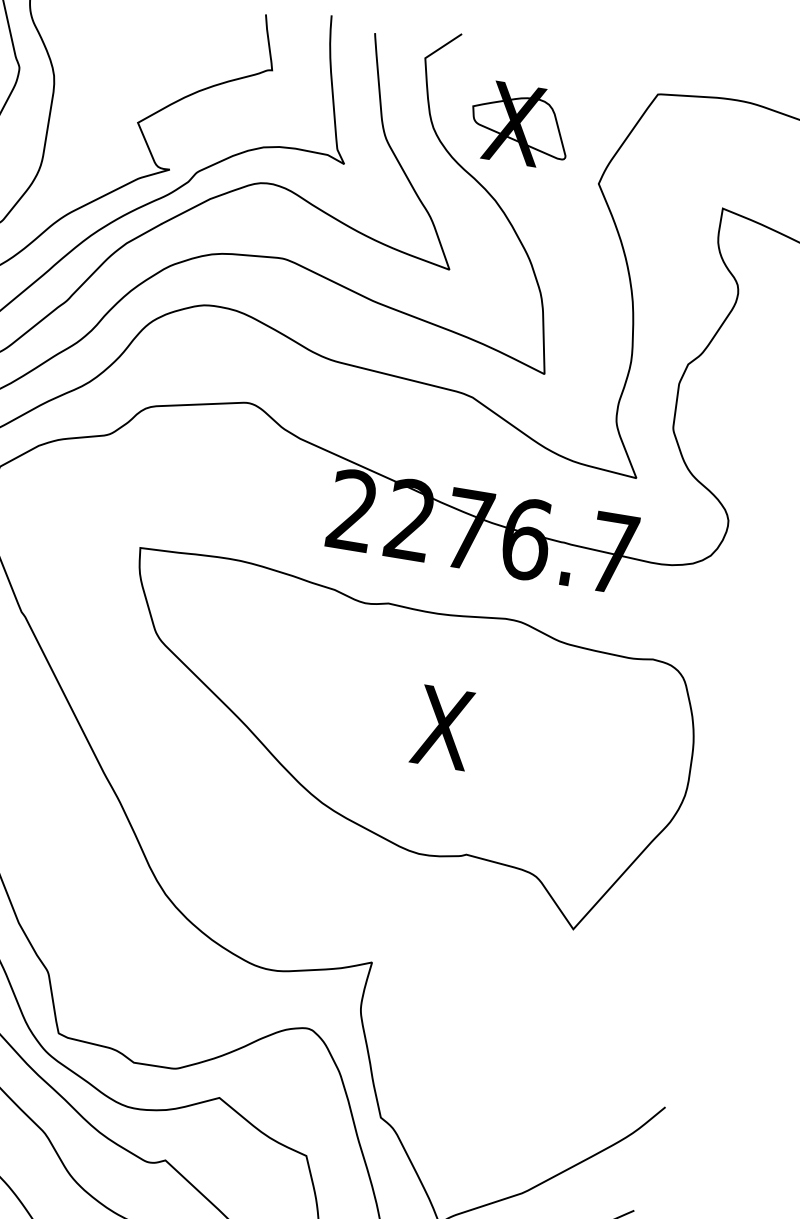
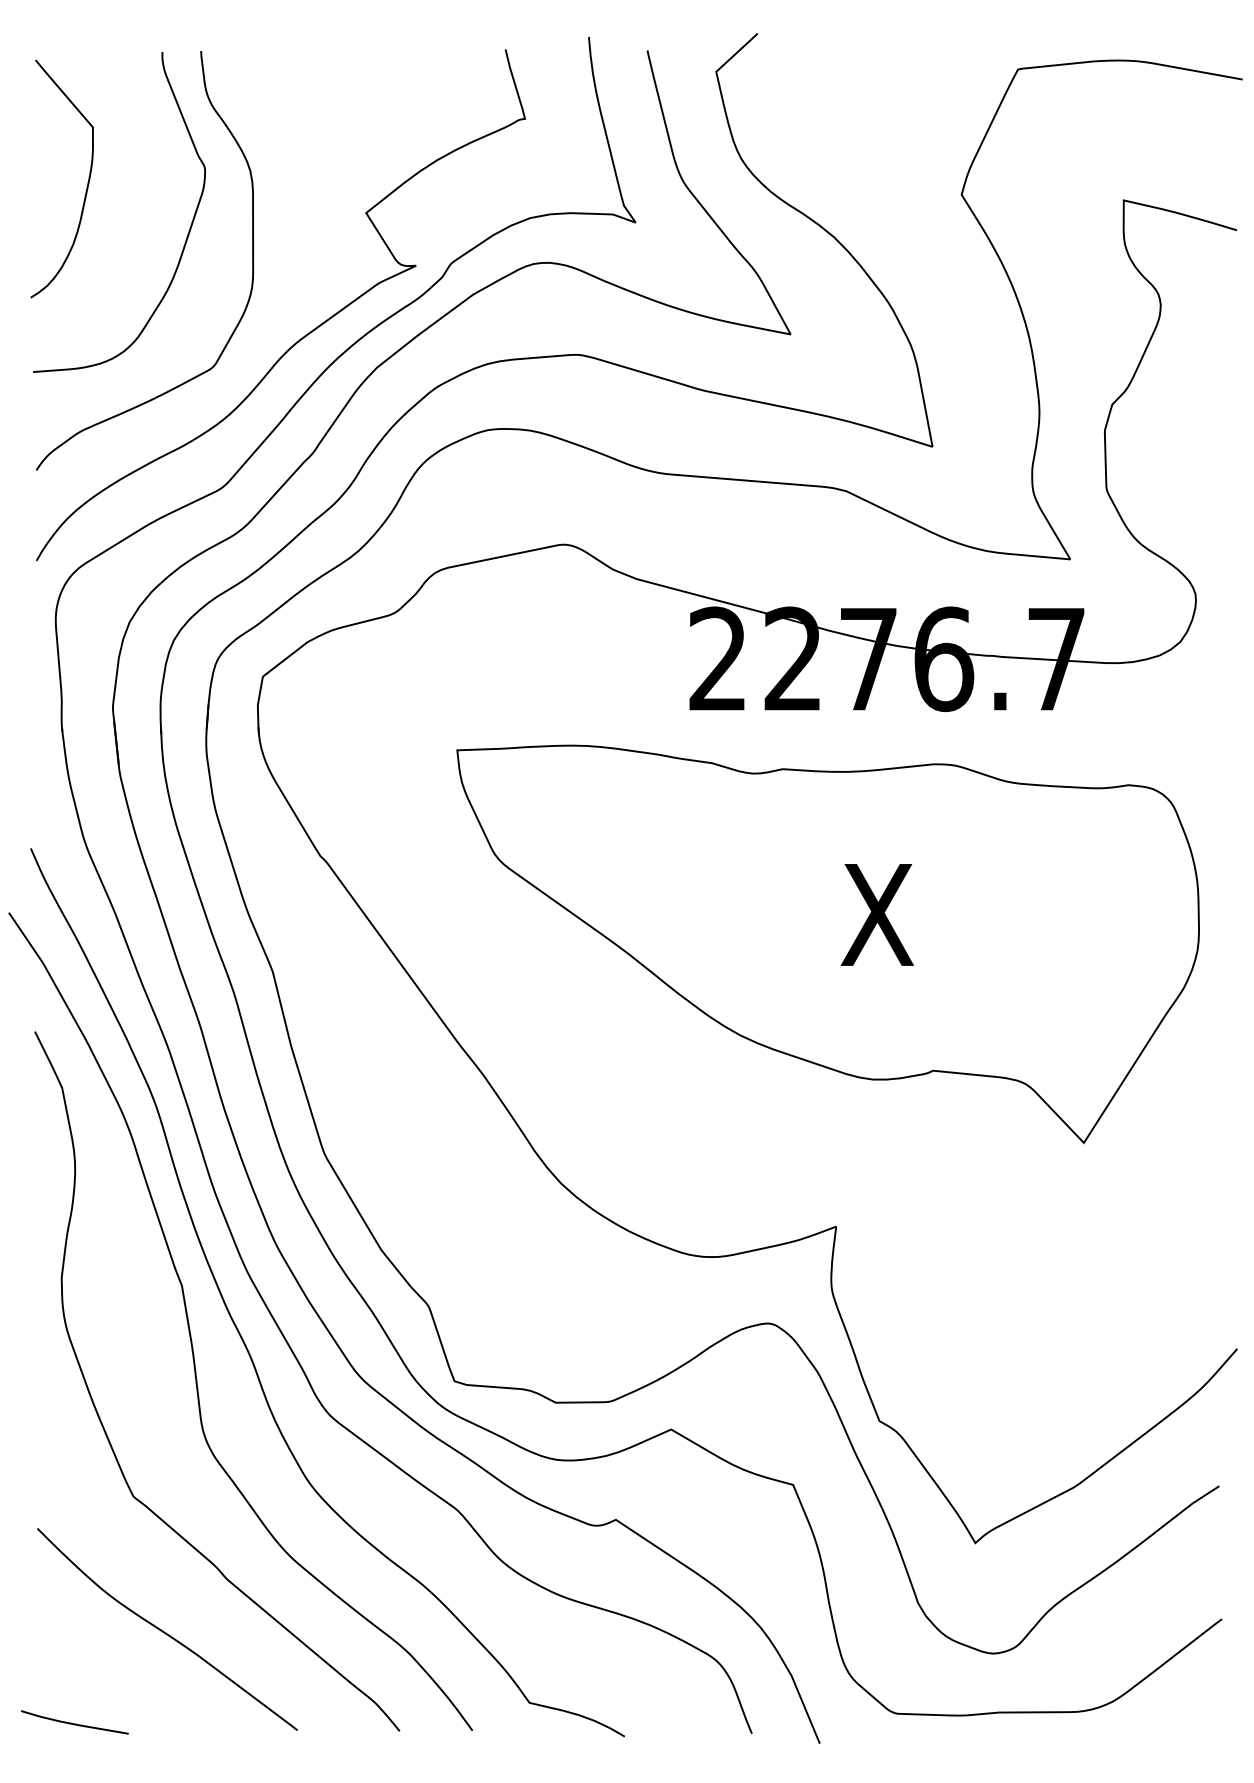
part: (519, 124) -> (849, 136), removed

